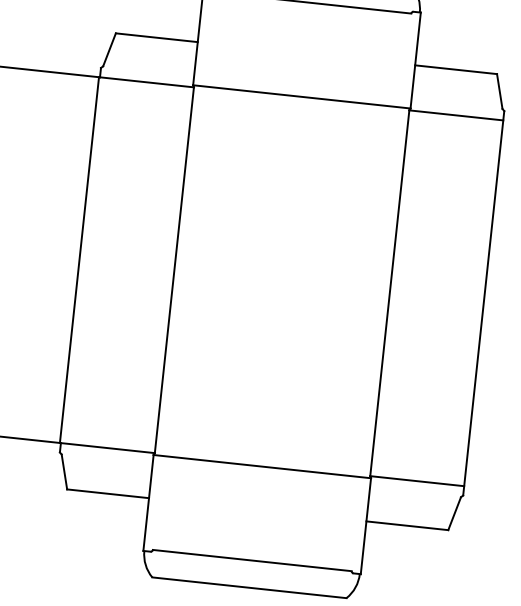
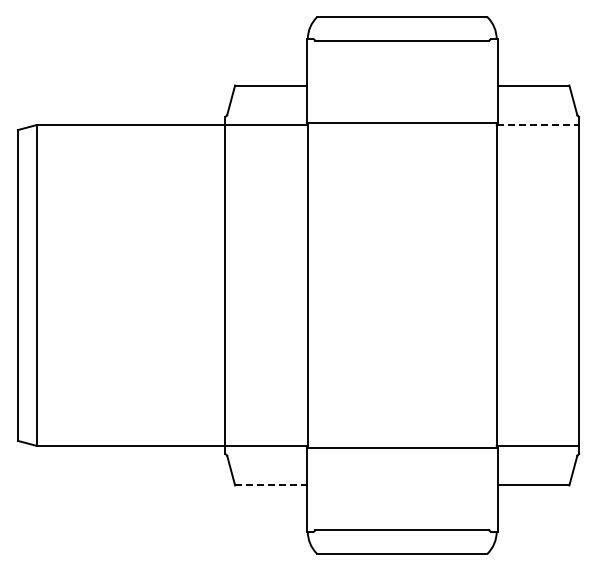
line: (456, 115) -> (538, 125), solid -> dashed
line: (108, 493) -> (271, 485), solid -> dashed

